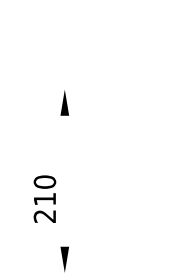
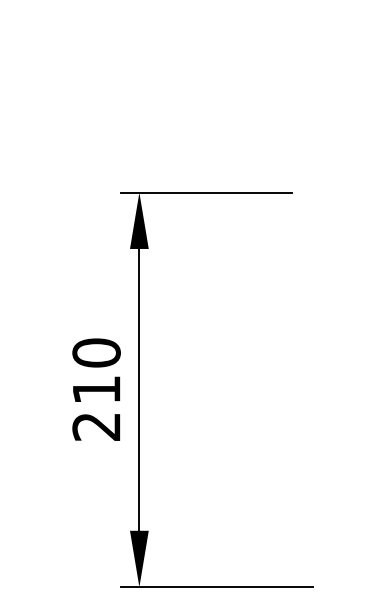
line: (95, 89) -> (205, 192), added
line: (64, 180) -> (138, 388), added
text: (44, 198) -> (95, 388), moved
line: (100, 272) -> (216, 586), added

